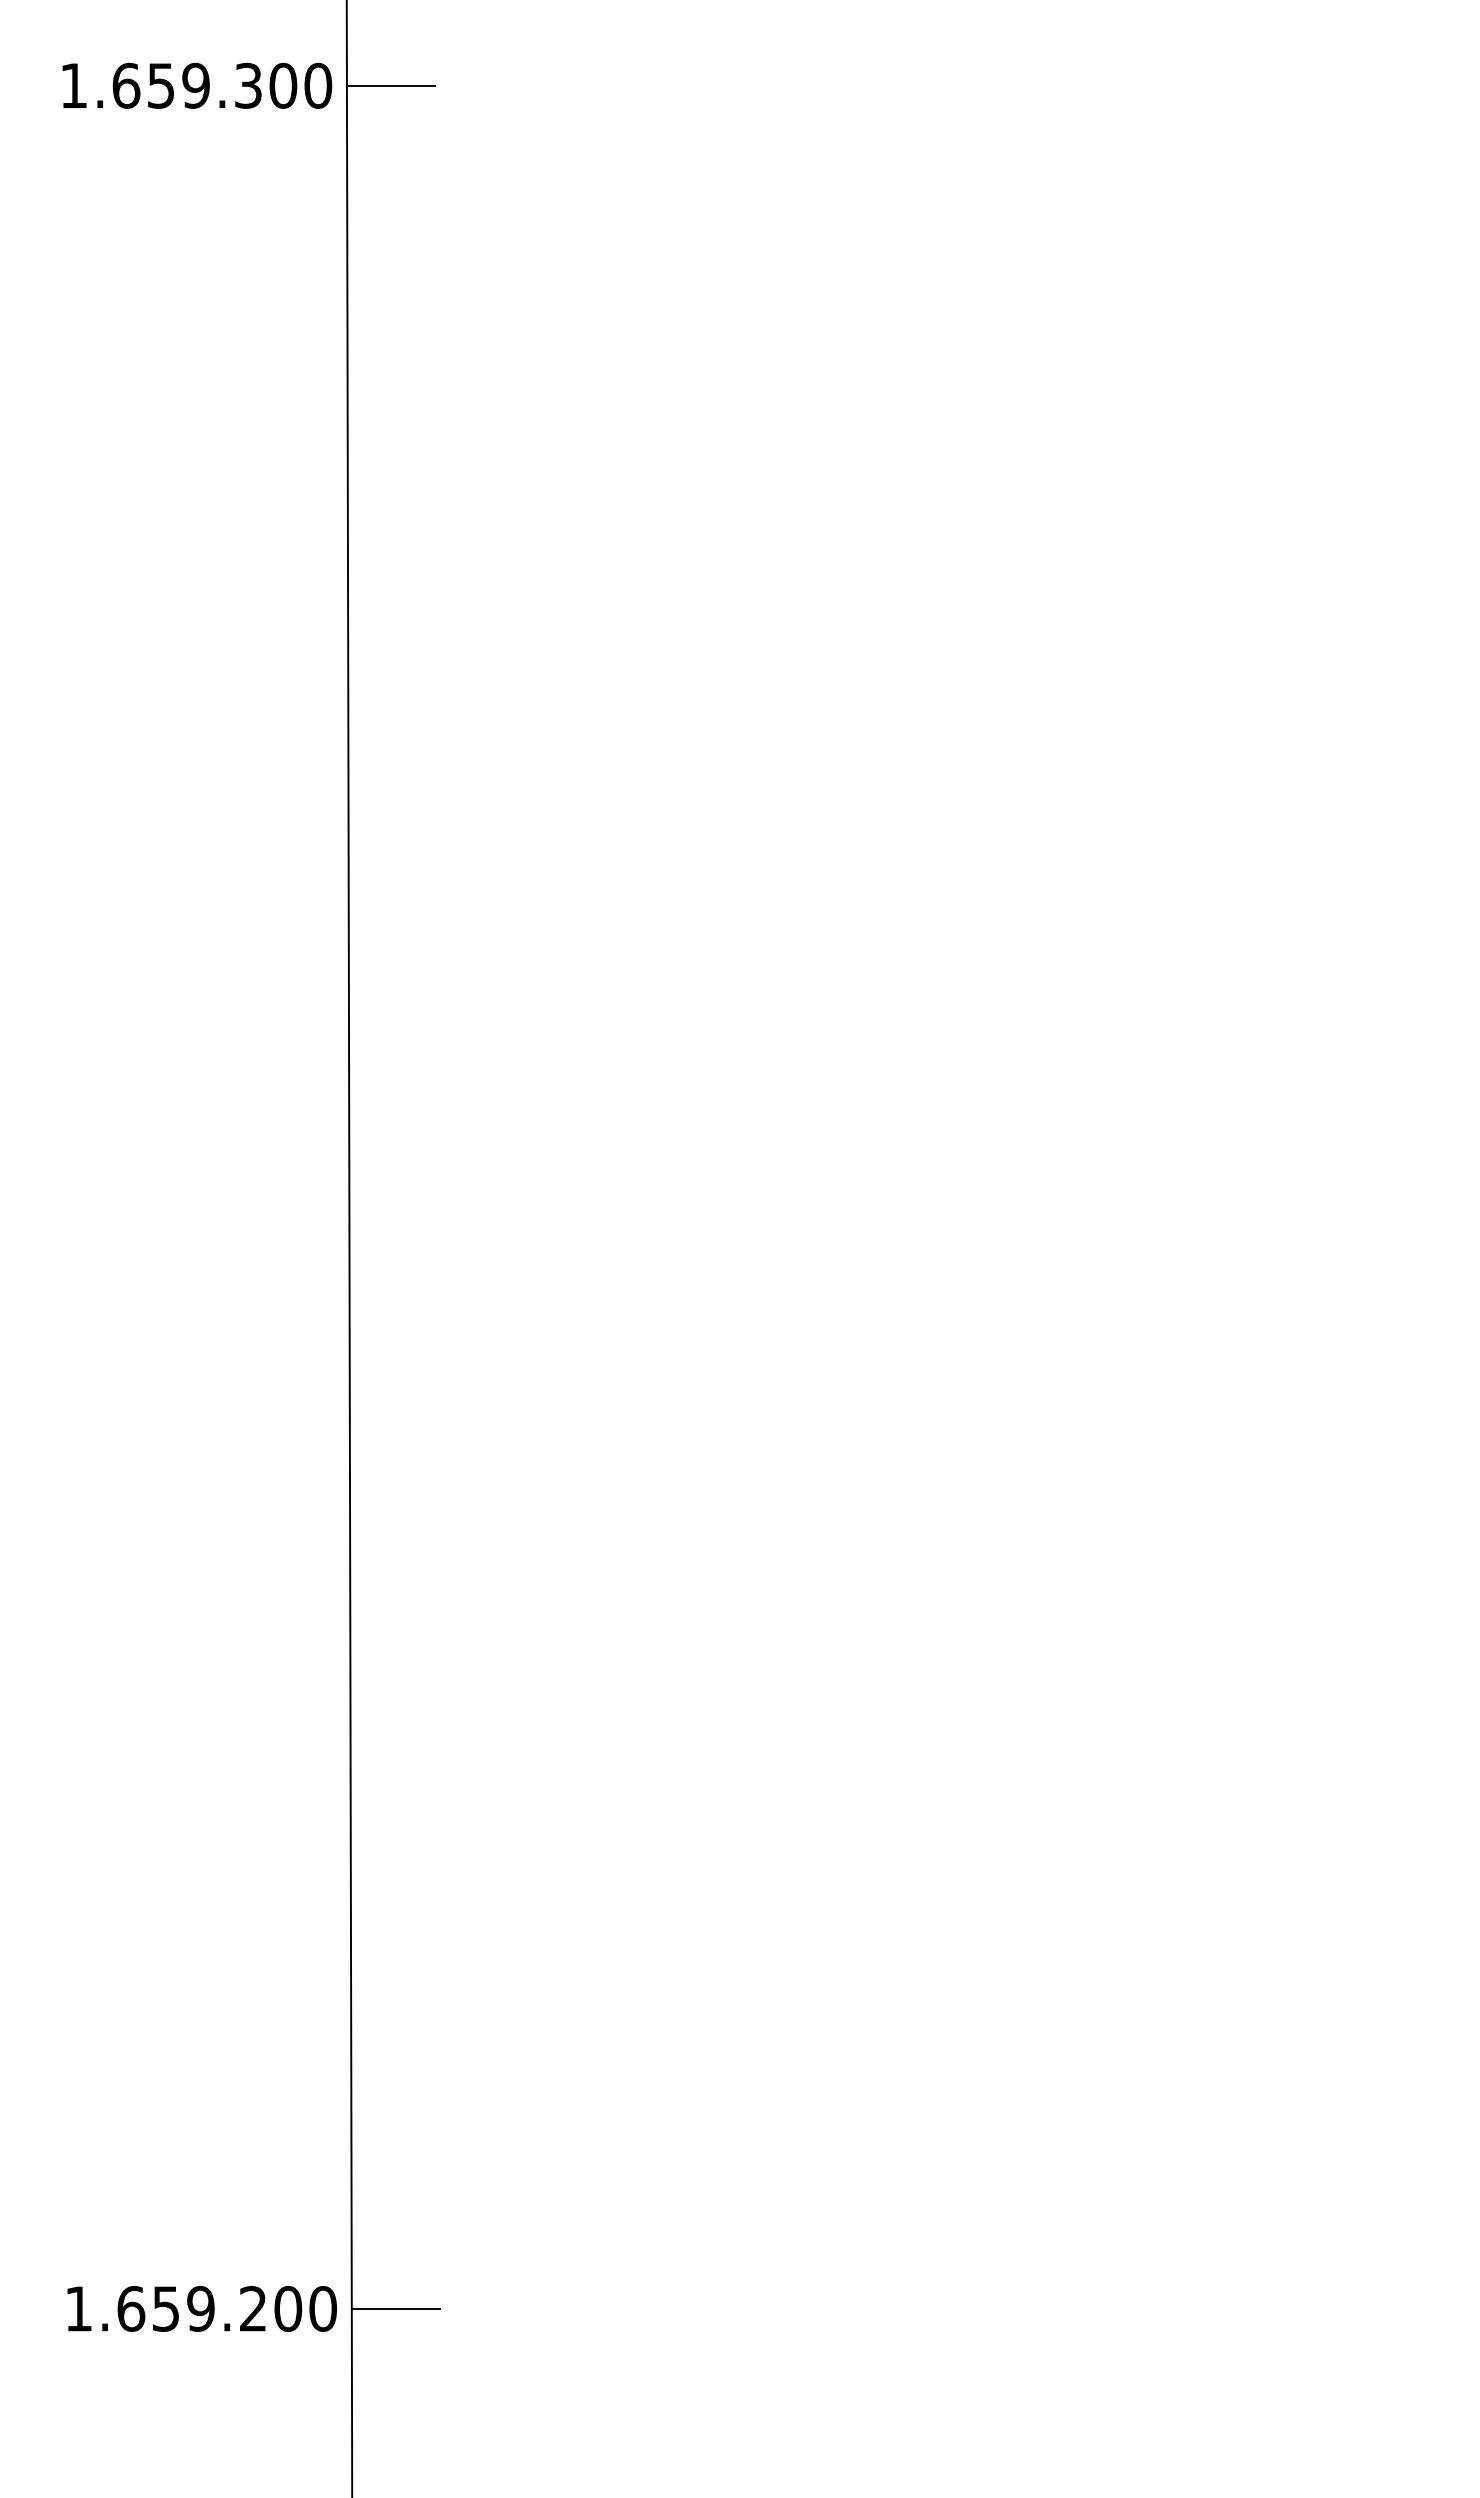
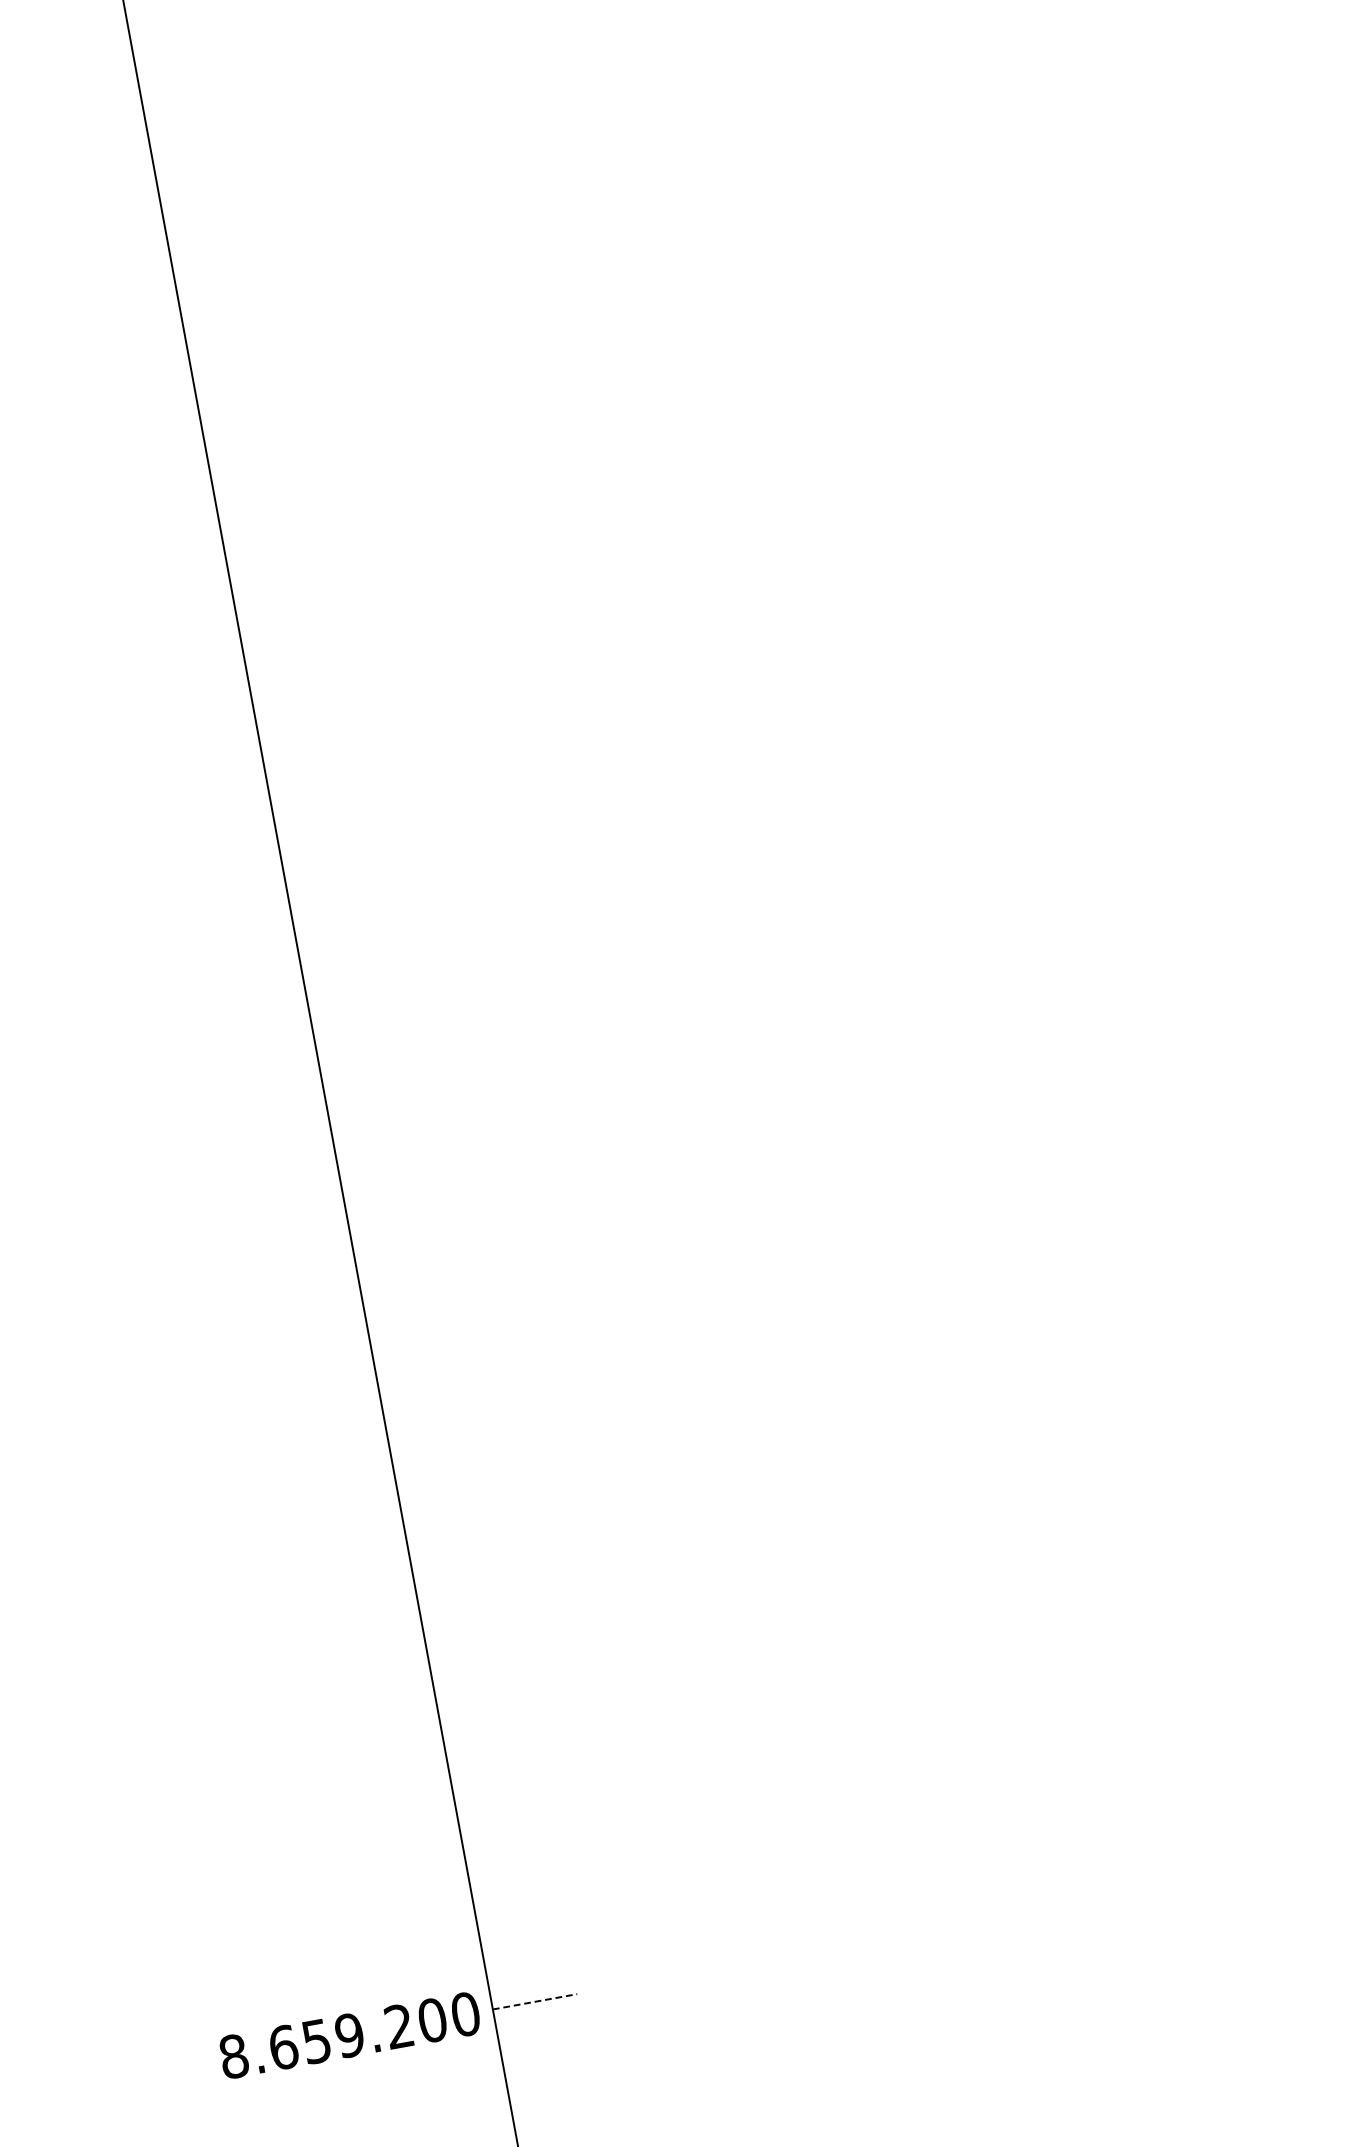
text: (78, 2308) -> (233, 2056), 1.659.200 -> 8.659.200
line: (396, 2308) -> (535, 2001), solid -> dashed

